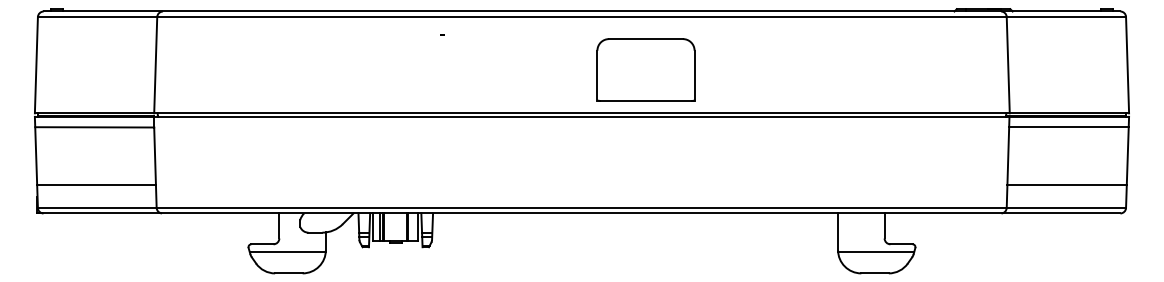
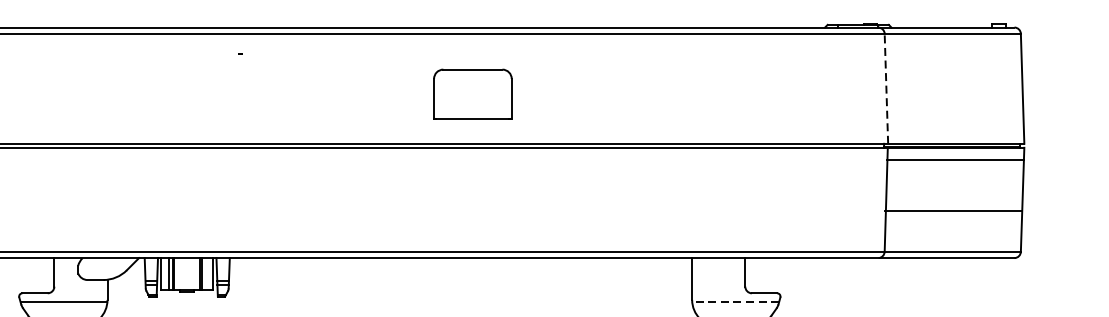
line: (1008, 64) -> (886, 88), solid -> dashed
part: (645, 69) -> (472, 93), size x0.7
line: (1066, 185) -> (952, 211), moved
line: (875, 252) -> (734, 302), solid -> dashed

